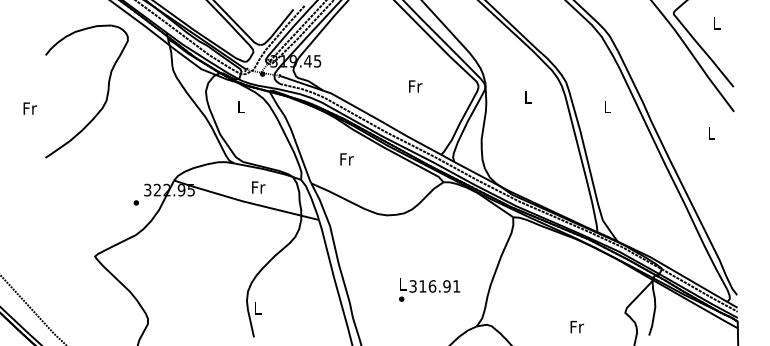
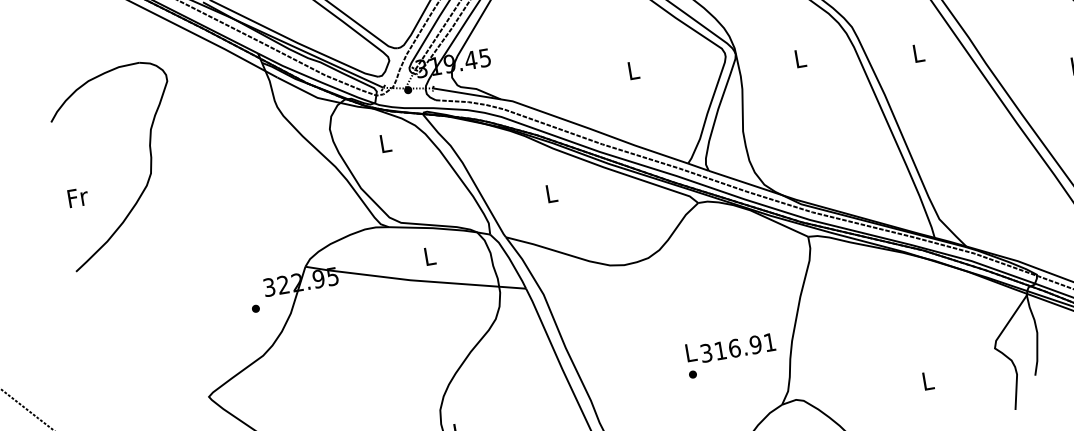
text: (415, 86) -> (633, 70), Fr -> L
part: (106, 94) -> (149, 164), moved
text: (346, 159) -> (551, 193), Fr -> L
text: (258, 187) -> (430, 256), Fr -> L
text: (429, 289) -> (731, 353), moved
text: (577, 326) -> (928, 380), Fr -> L

